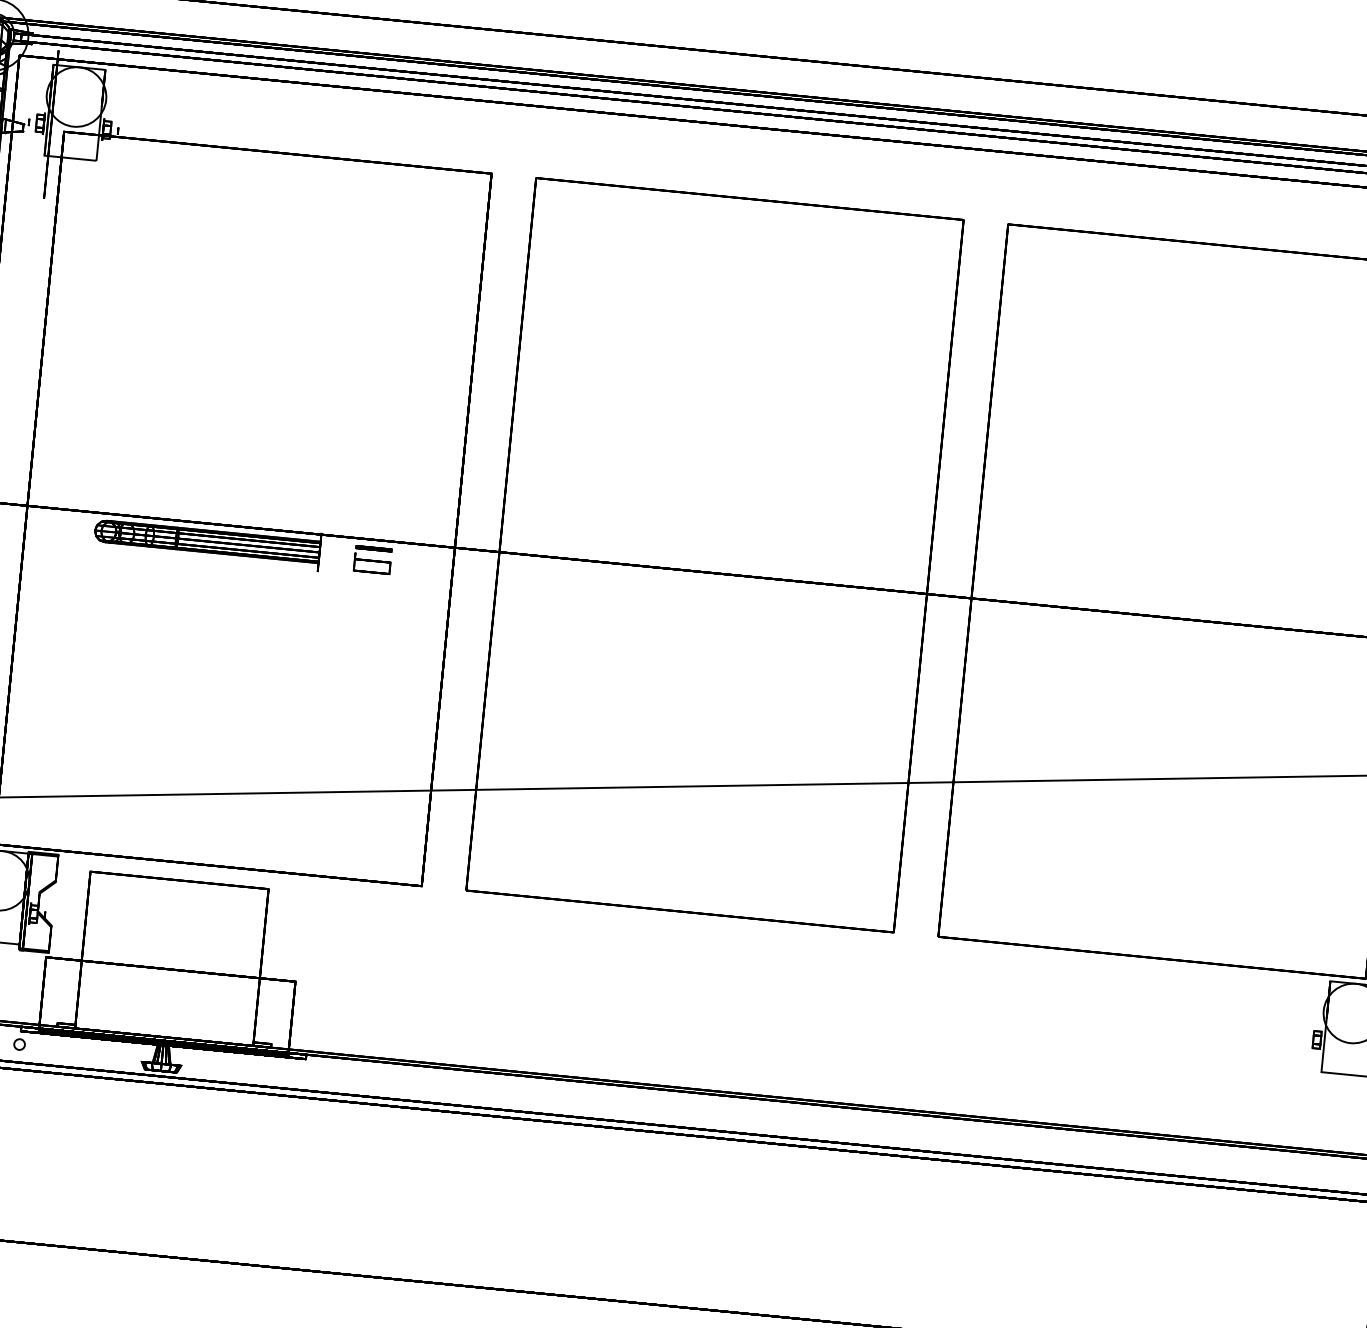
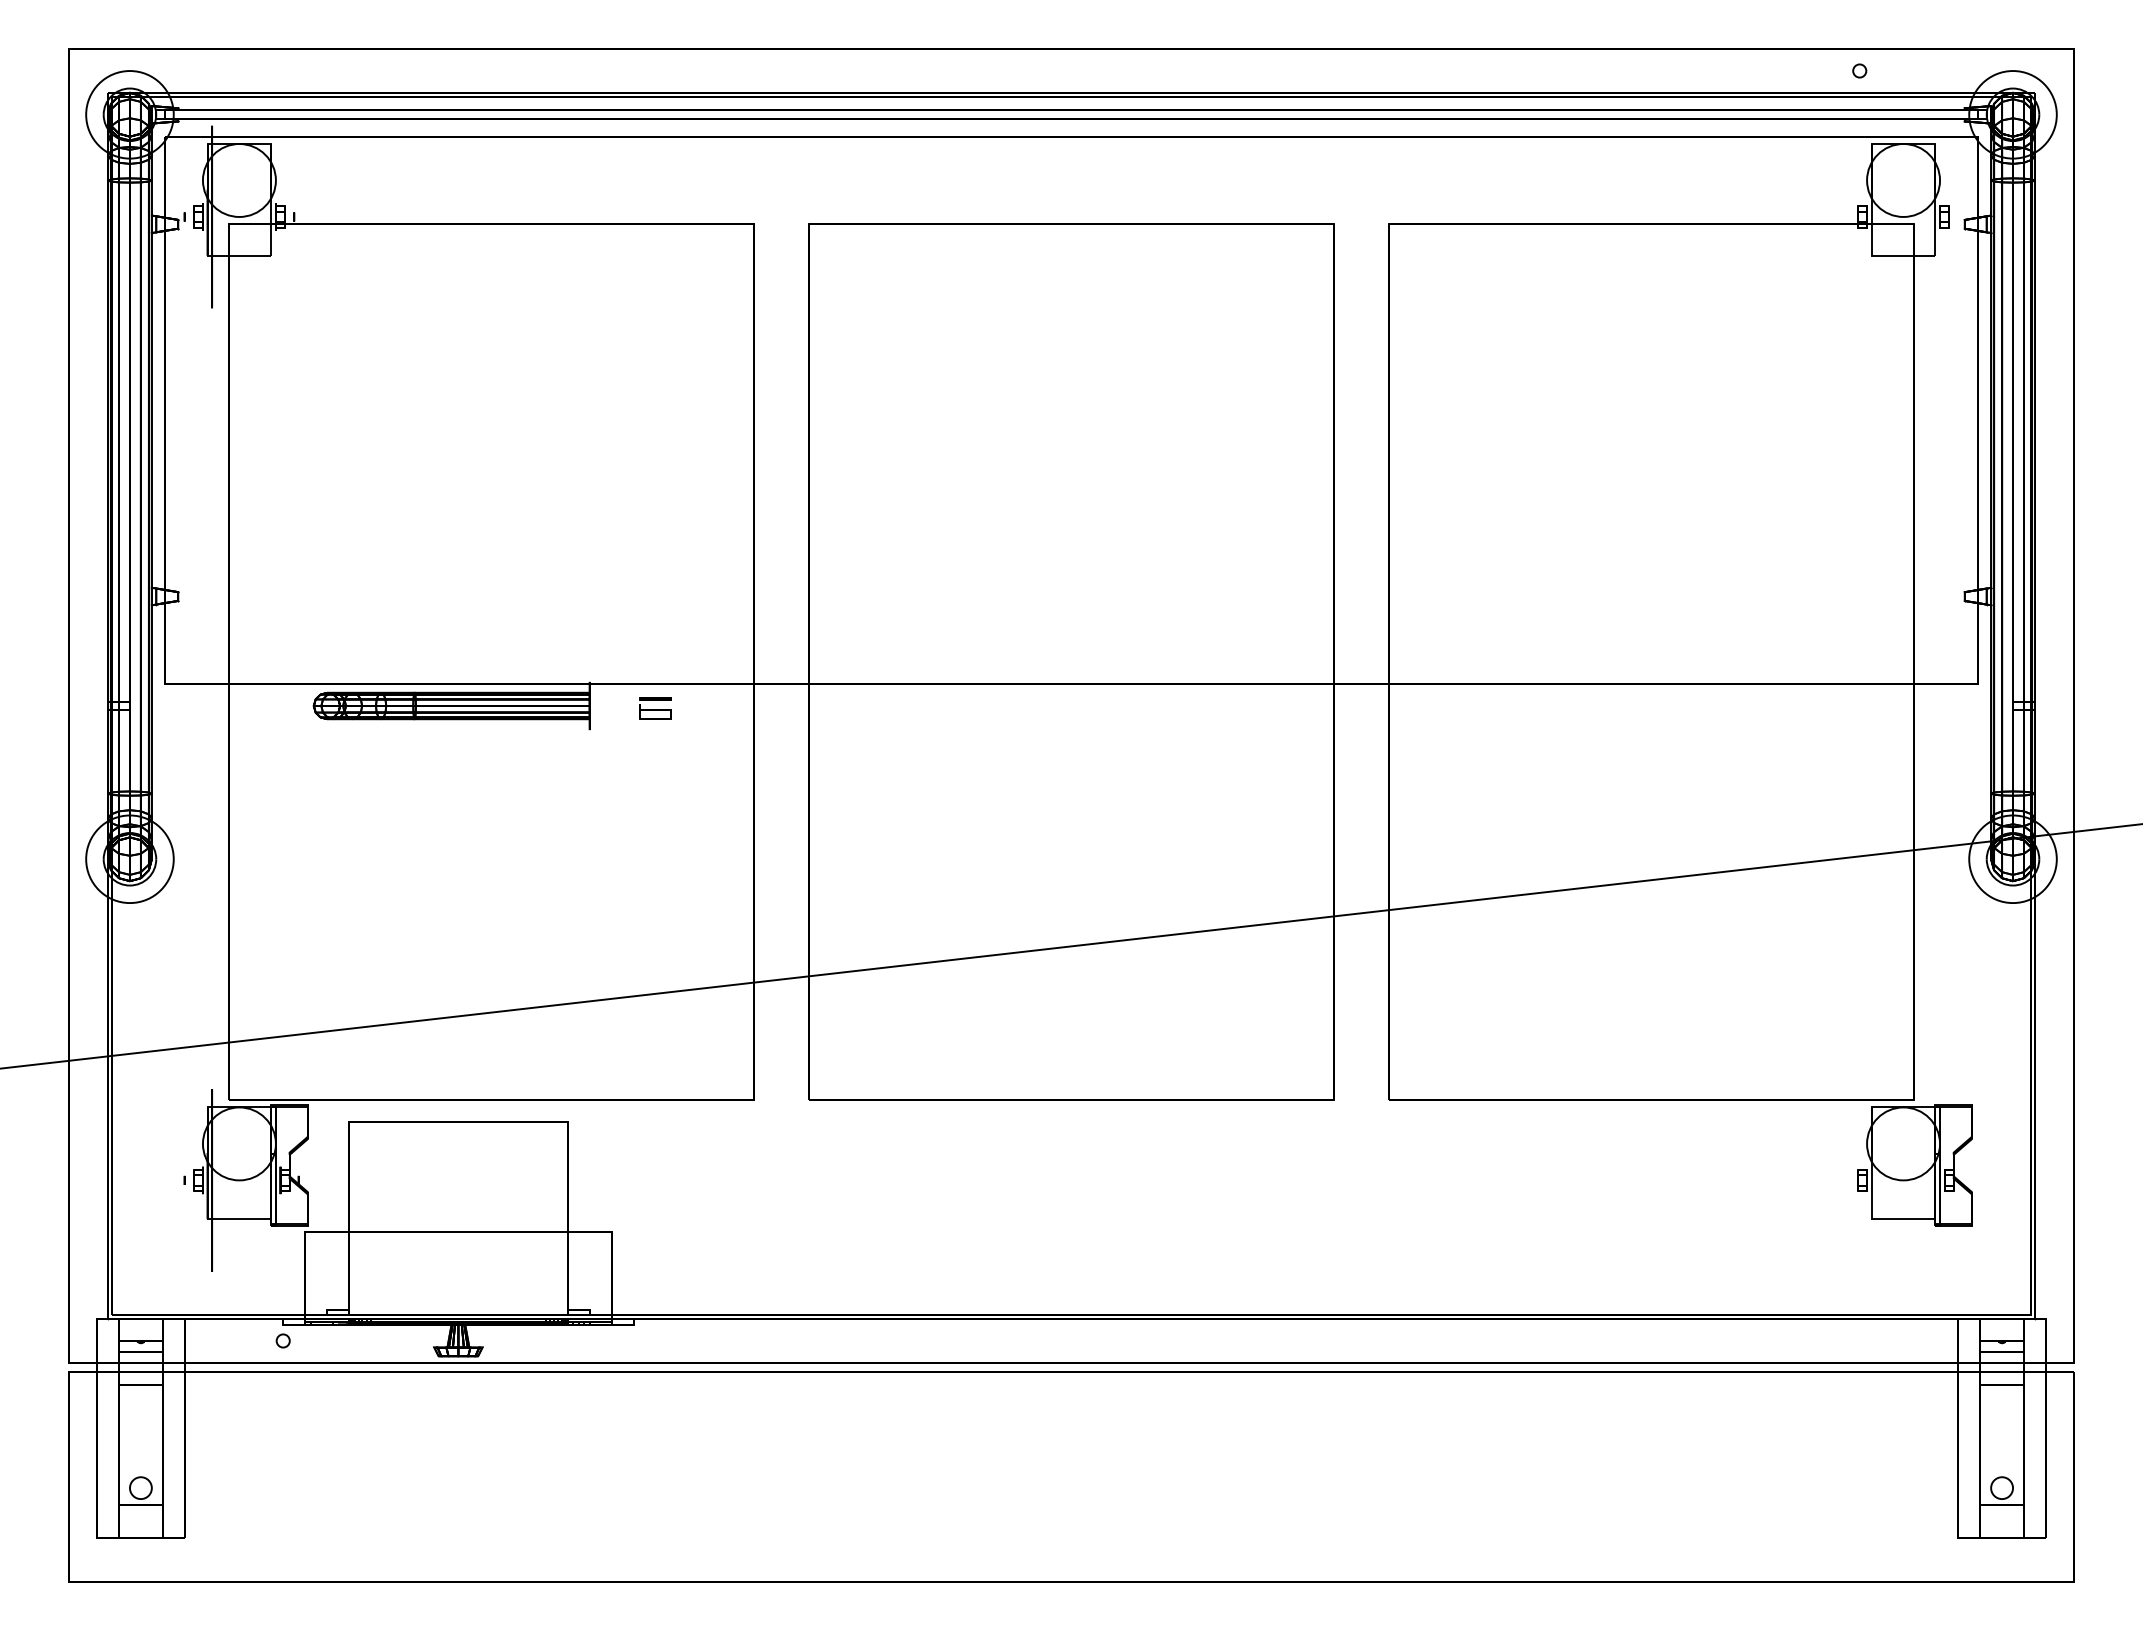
part: (372, 559) -> (654, 708), size x0.7

